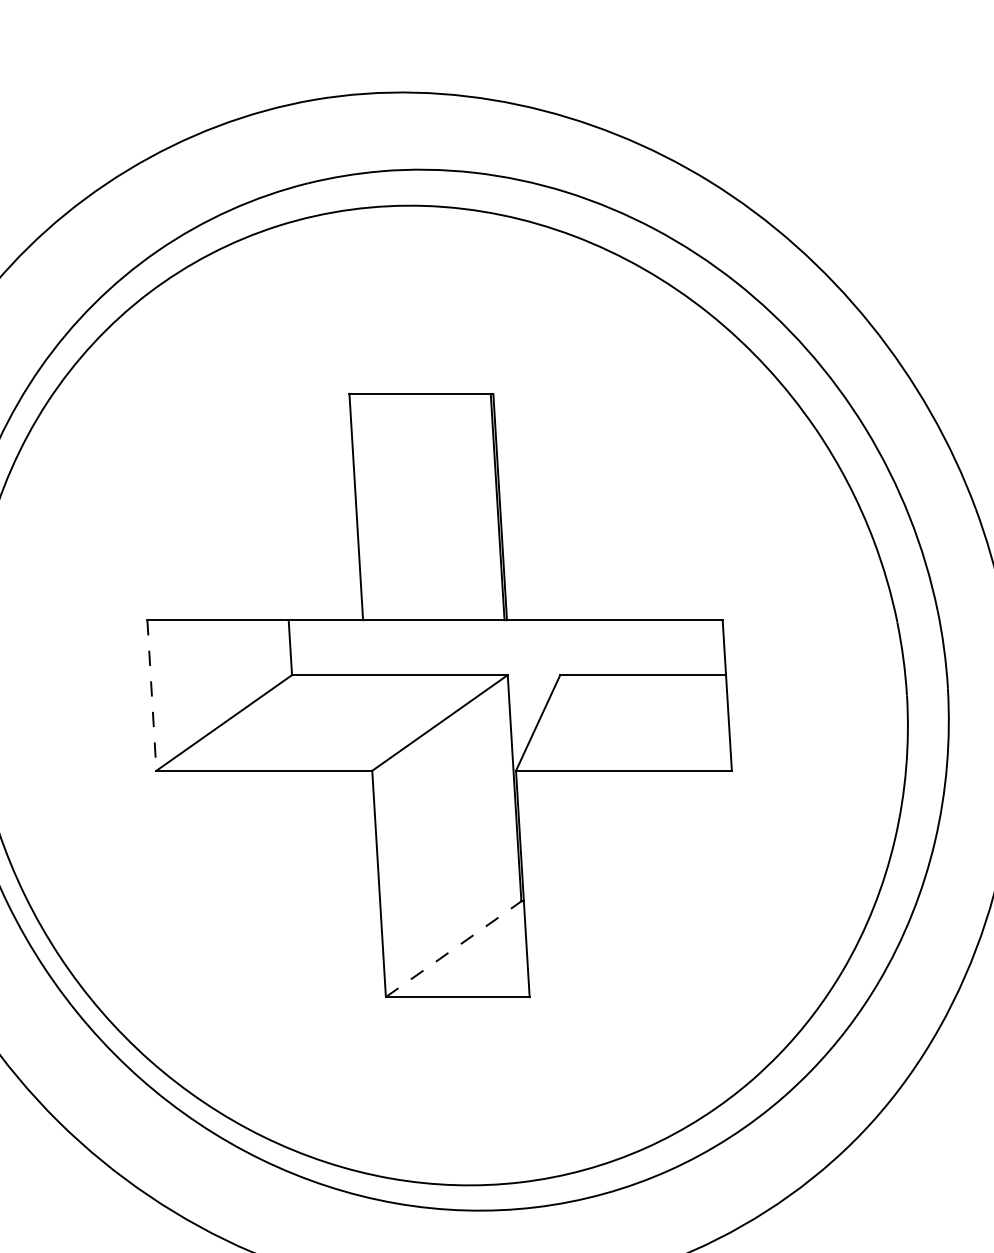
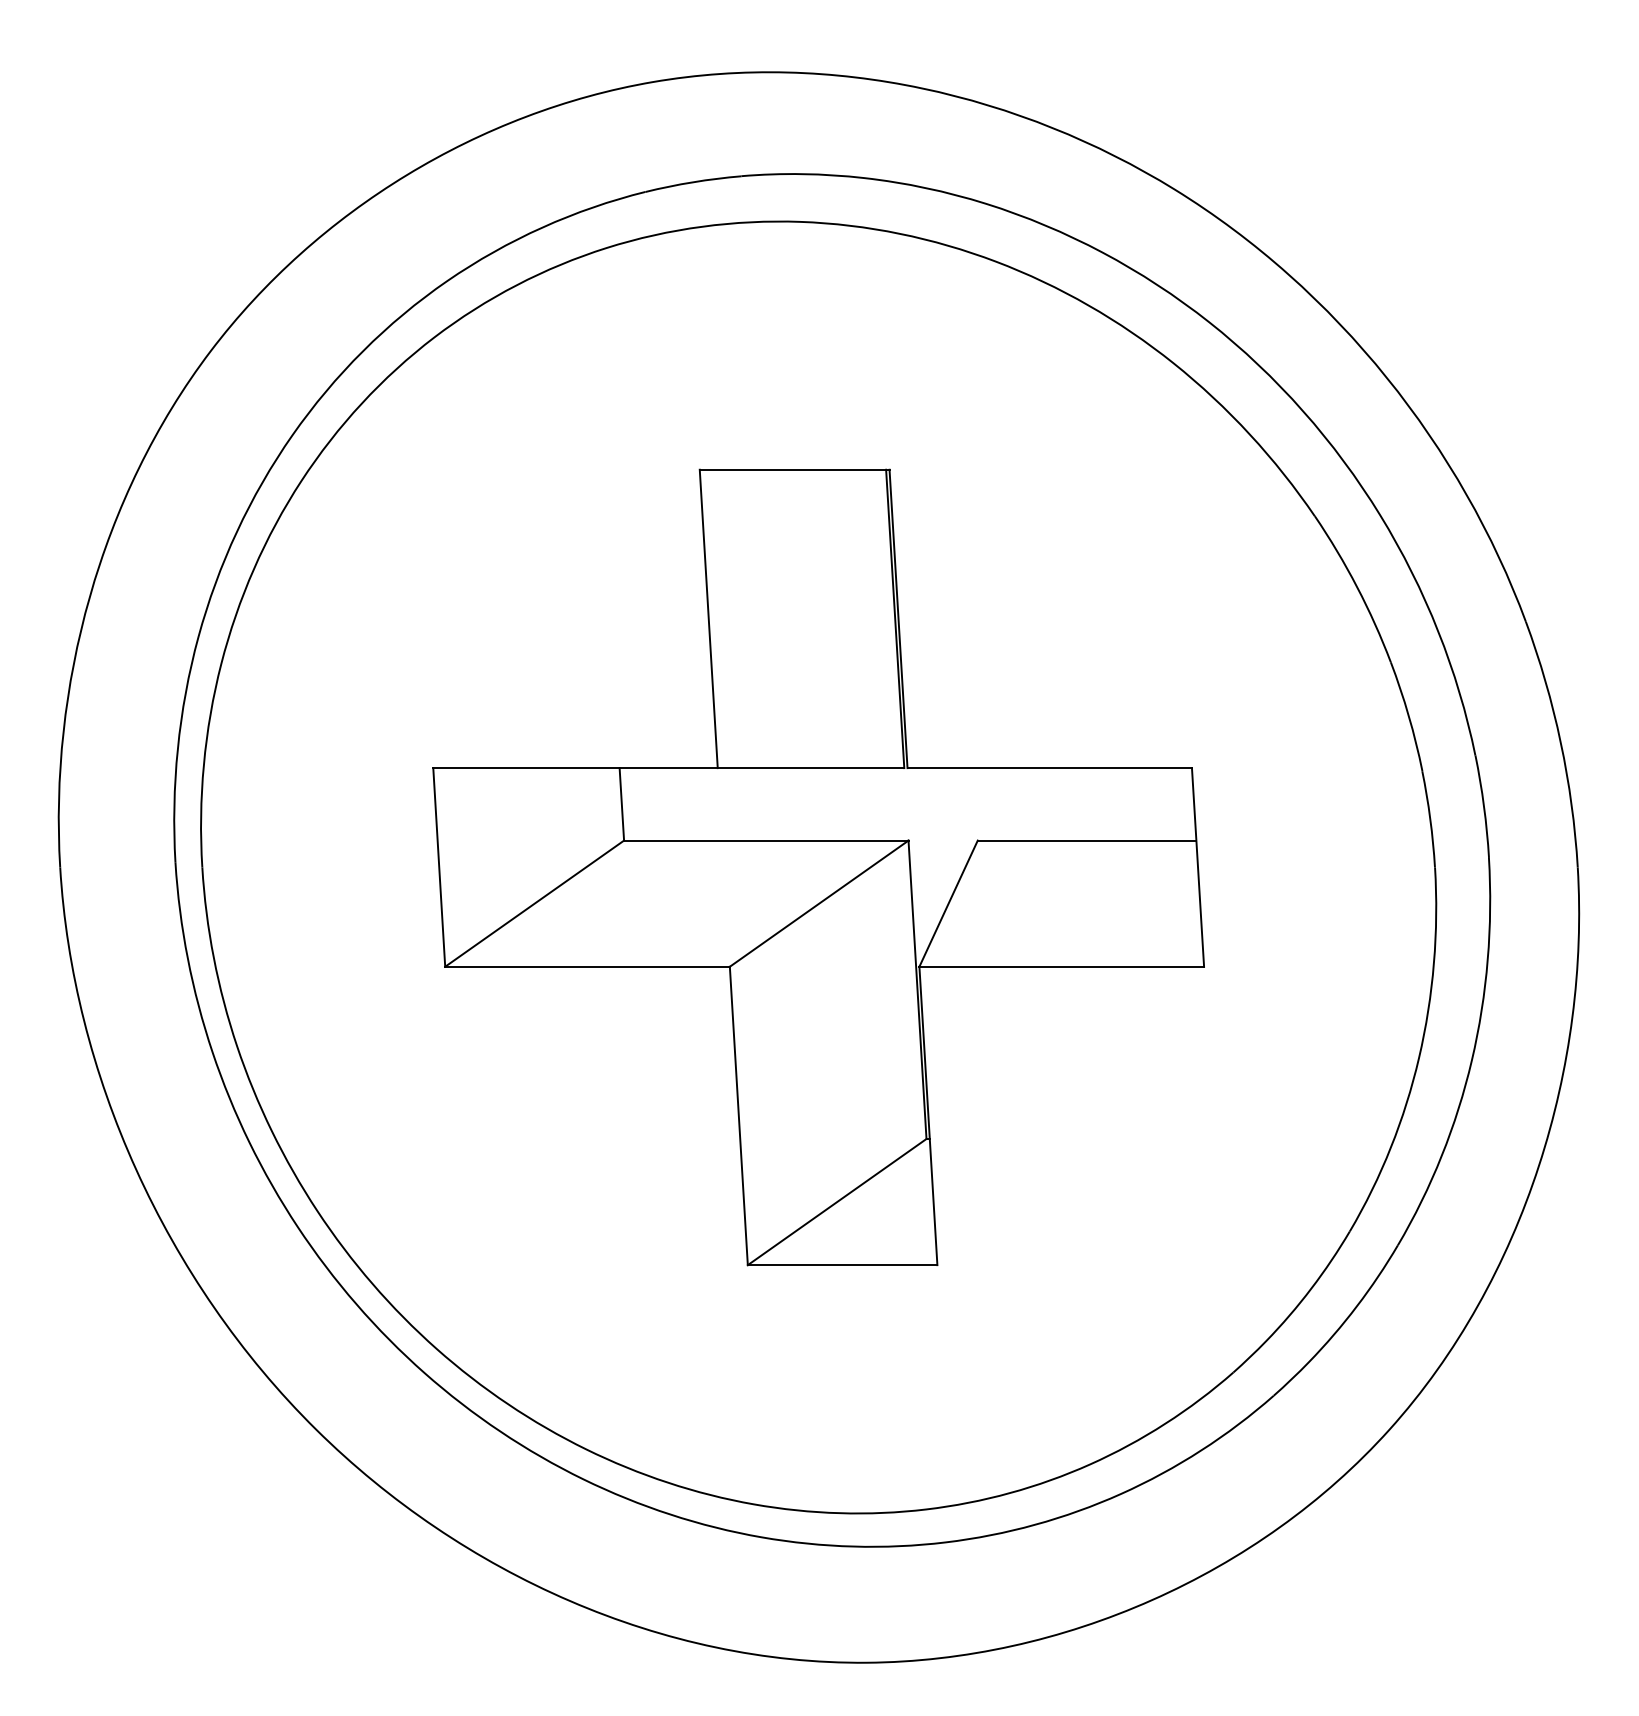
line: (152, 695) -> (439, 867), dashed -> solid
line: (453, 948) -> (837, 1201), dashed -> solid

